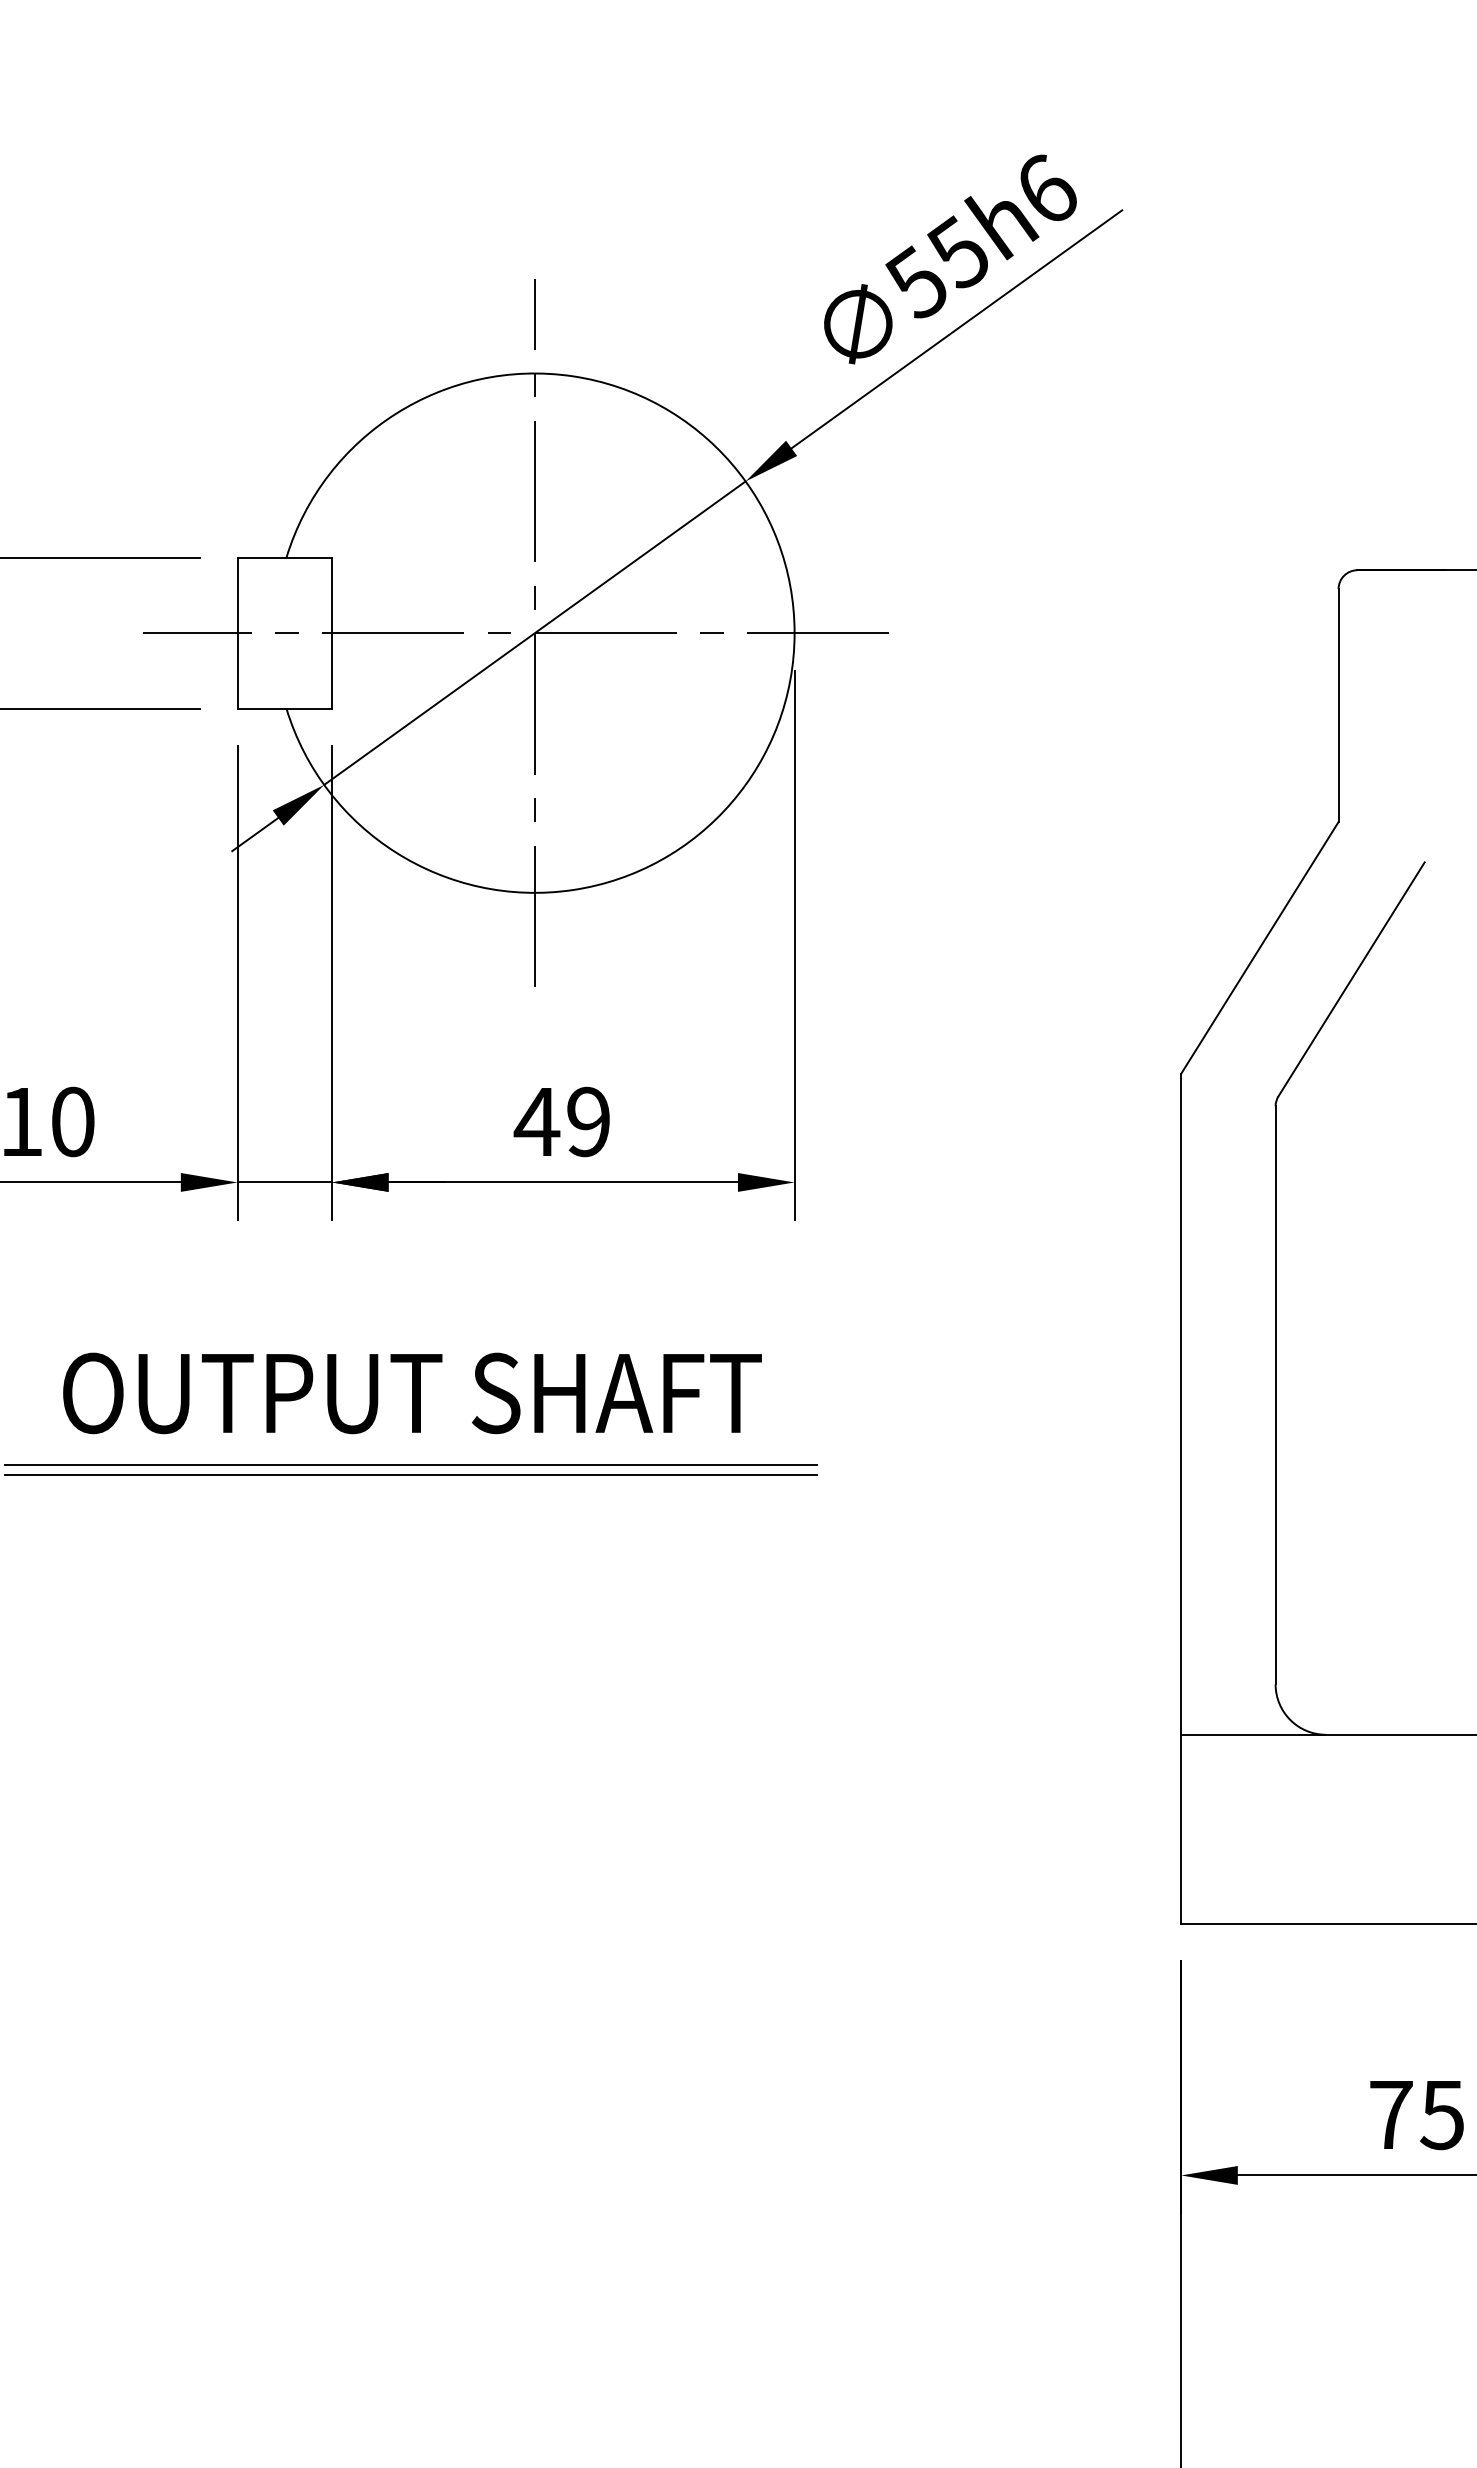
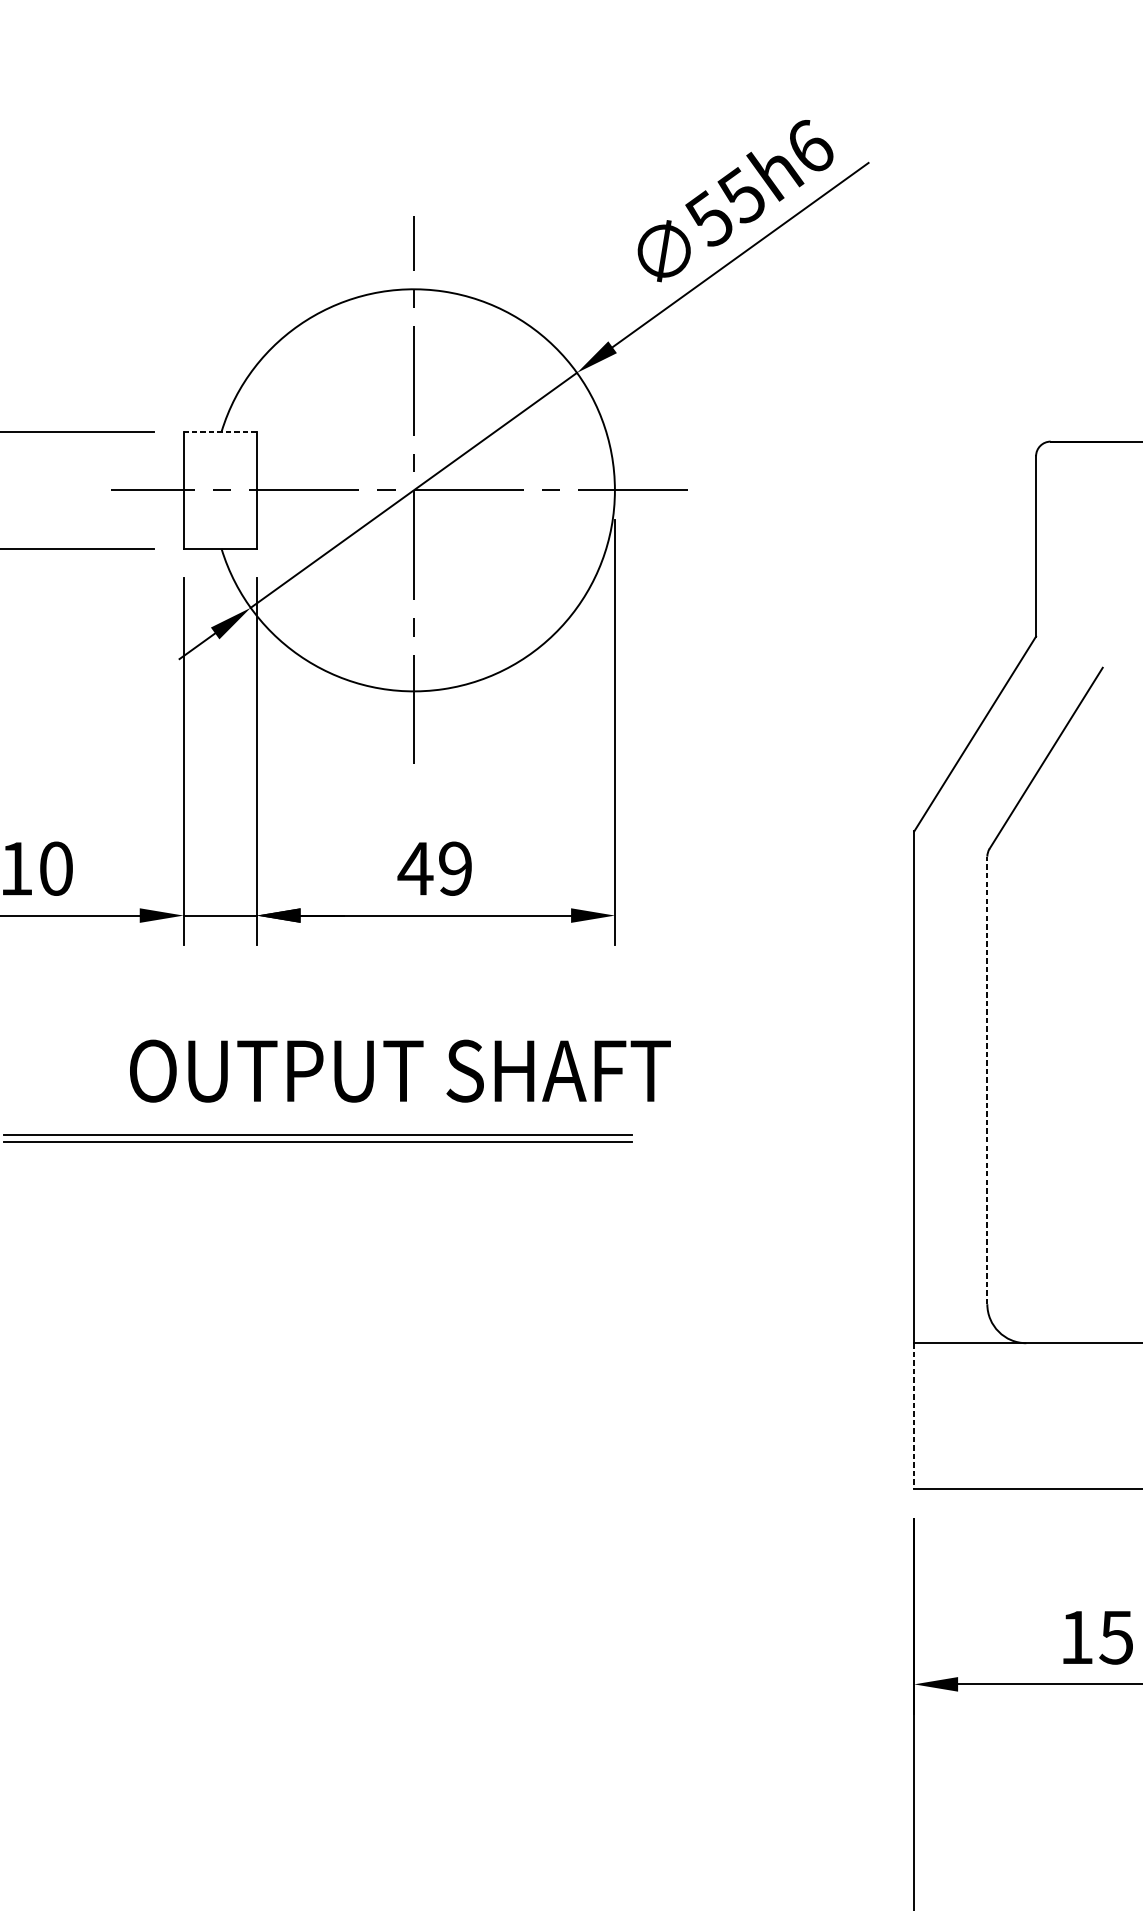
line: (284, 557) -> (220, 431), solid -> dashed
text: (412, 1393) -> (400, 1071), moved
line: (1275, 1394) -> (987, 1079), solid -> dashed
line: (1181, 1829) -> (914, 1416), solid -> dashed
text: (1391, 2114) -> (1077, 1637), 75 -> 15

